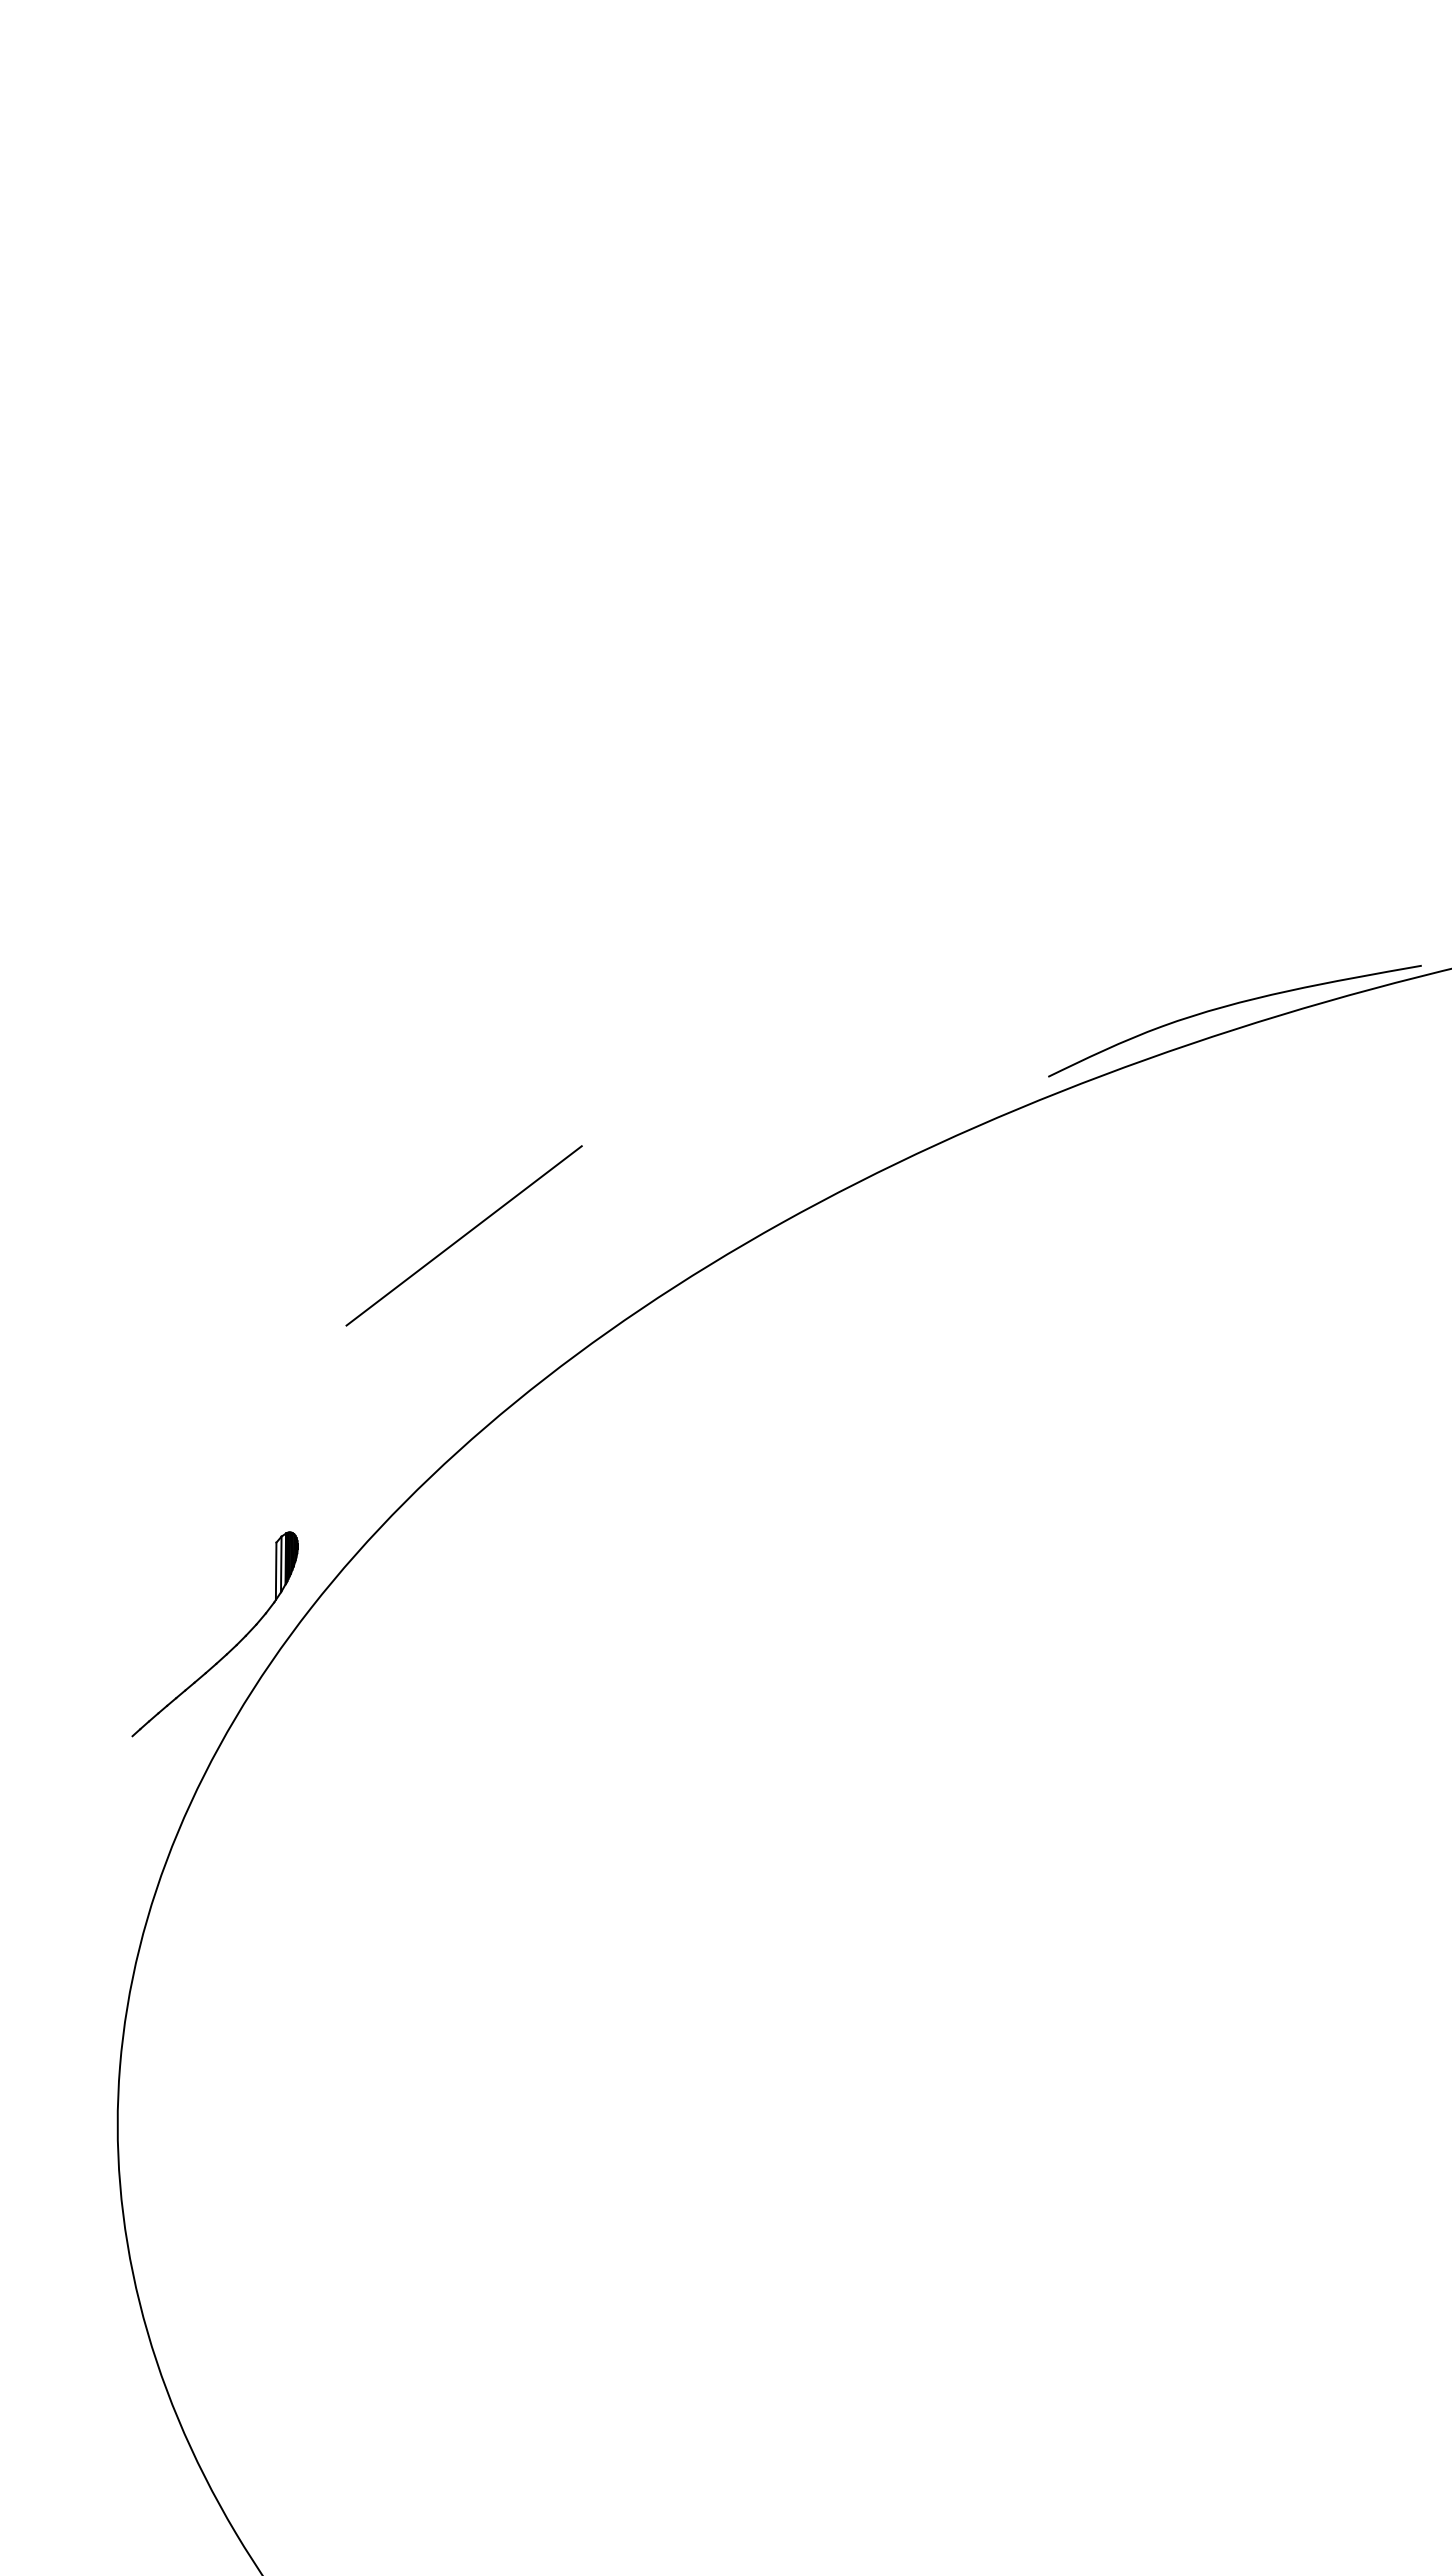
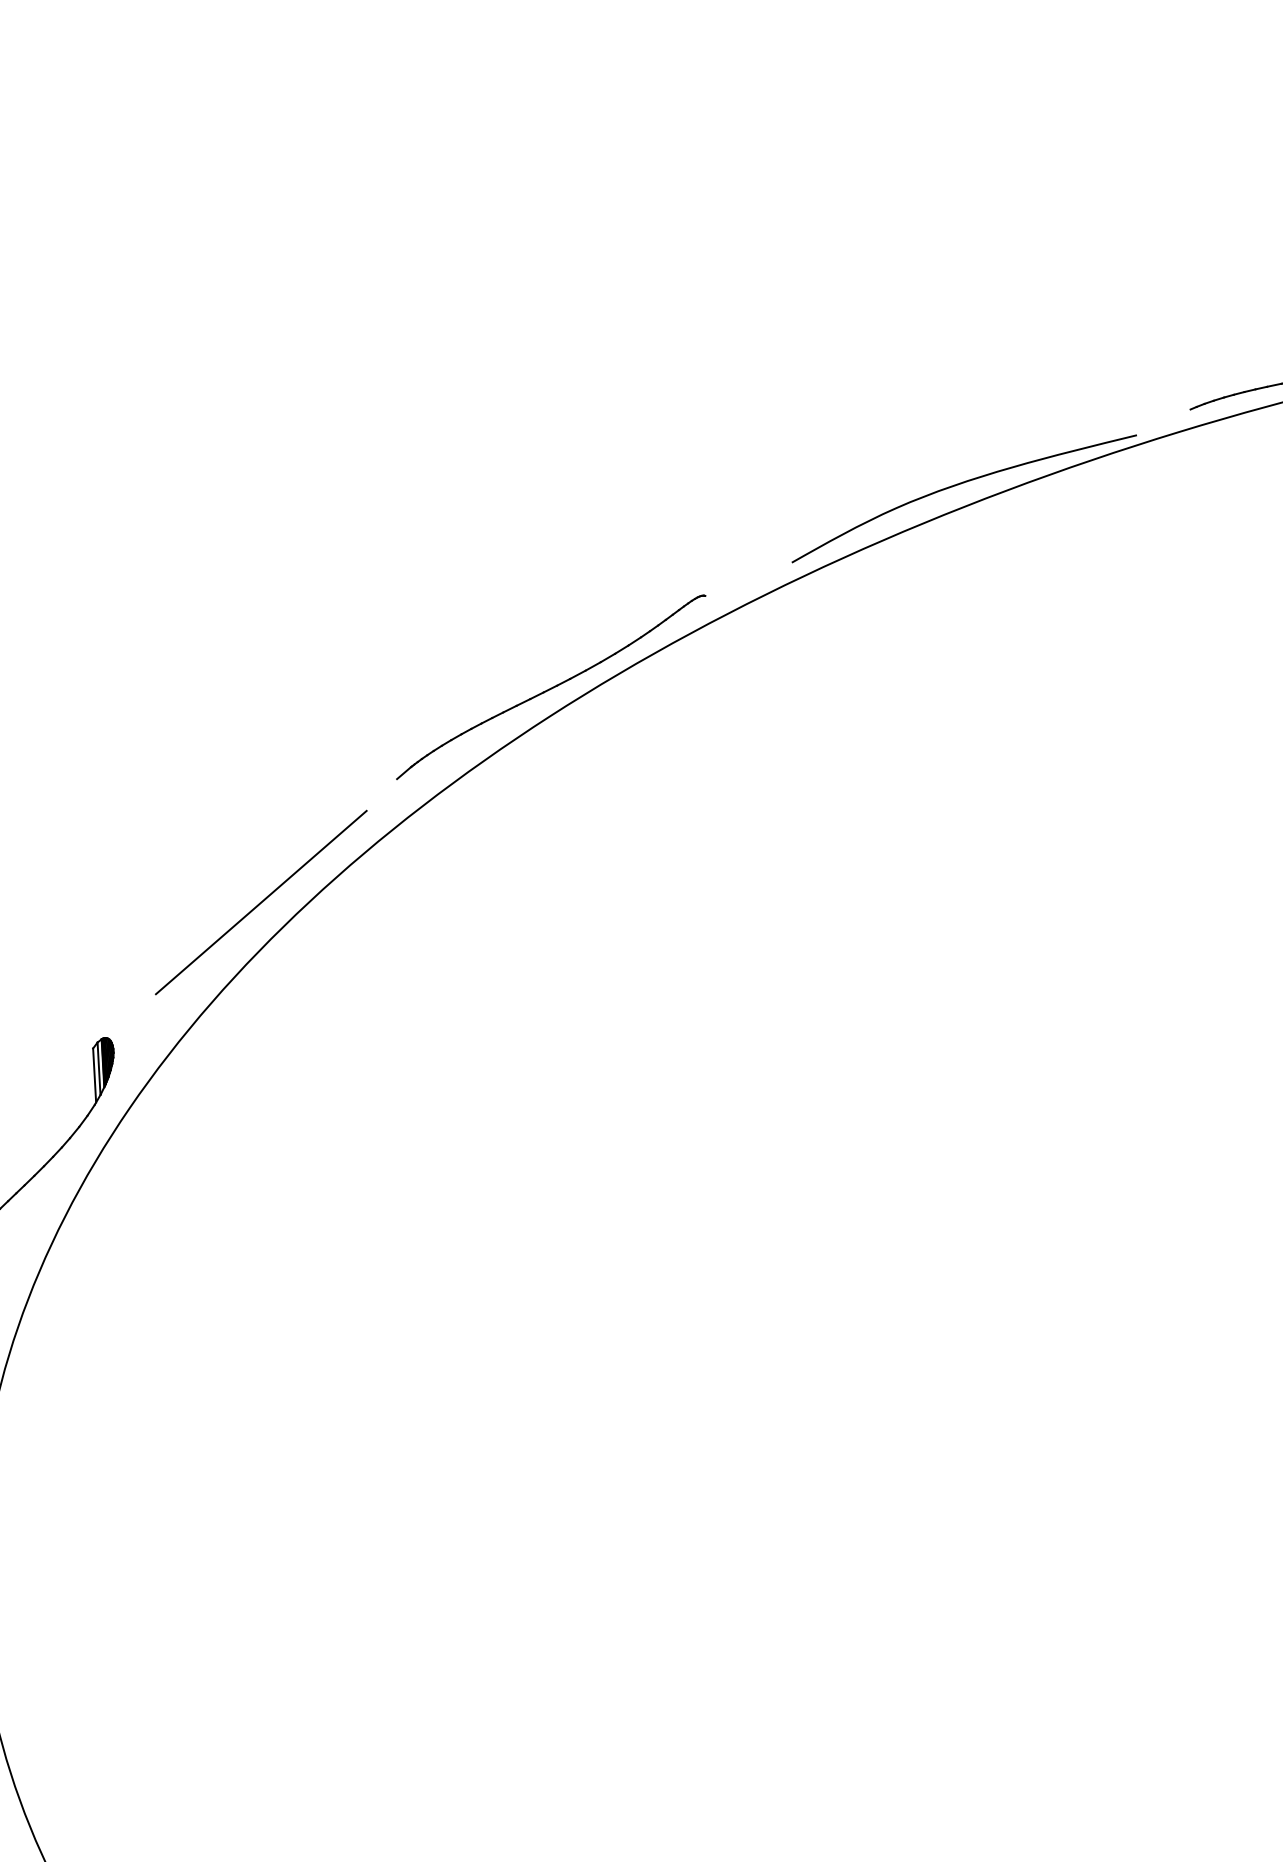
part: (785, 1191) -> (551, 686), added
line: (463, 1235) -> (260, 902), moved

